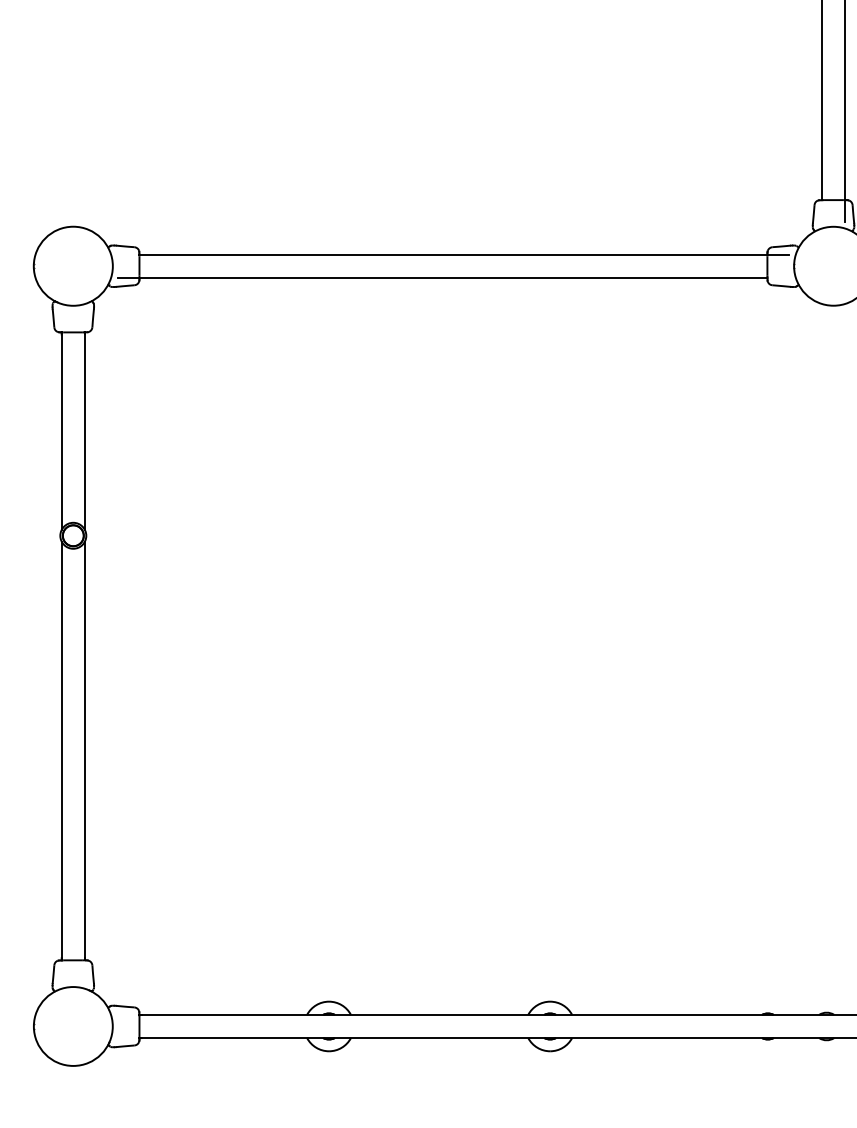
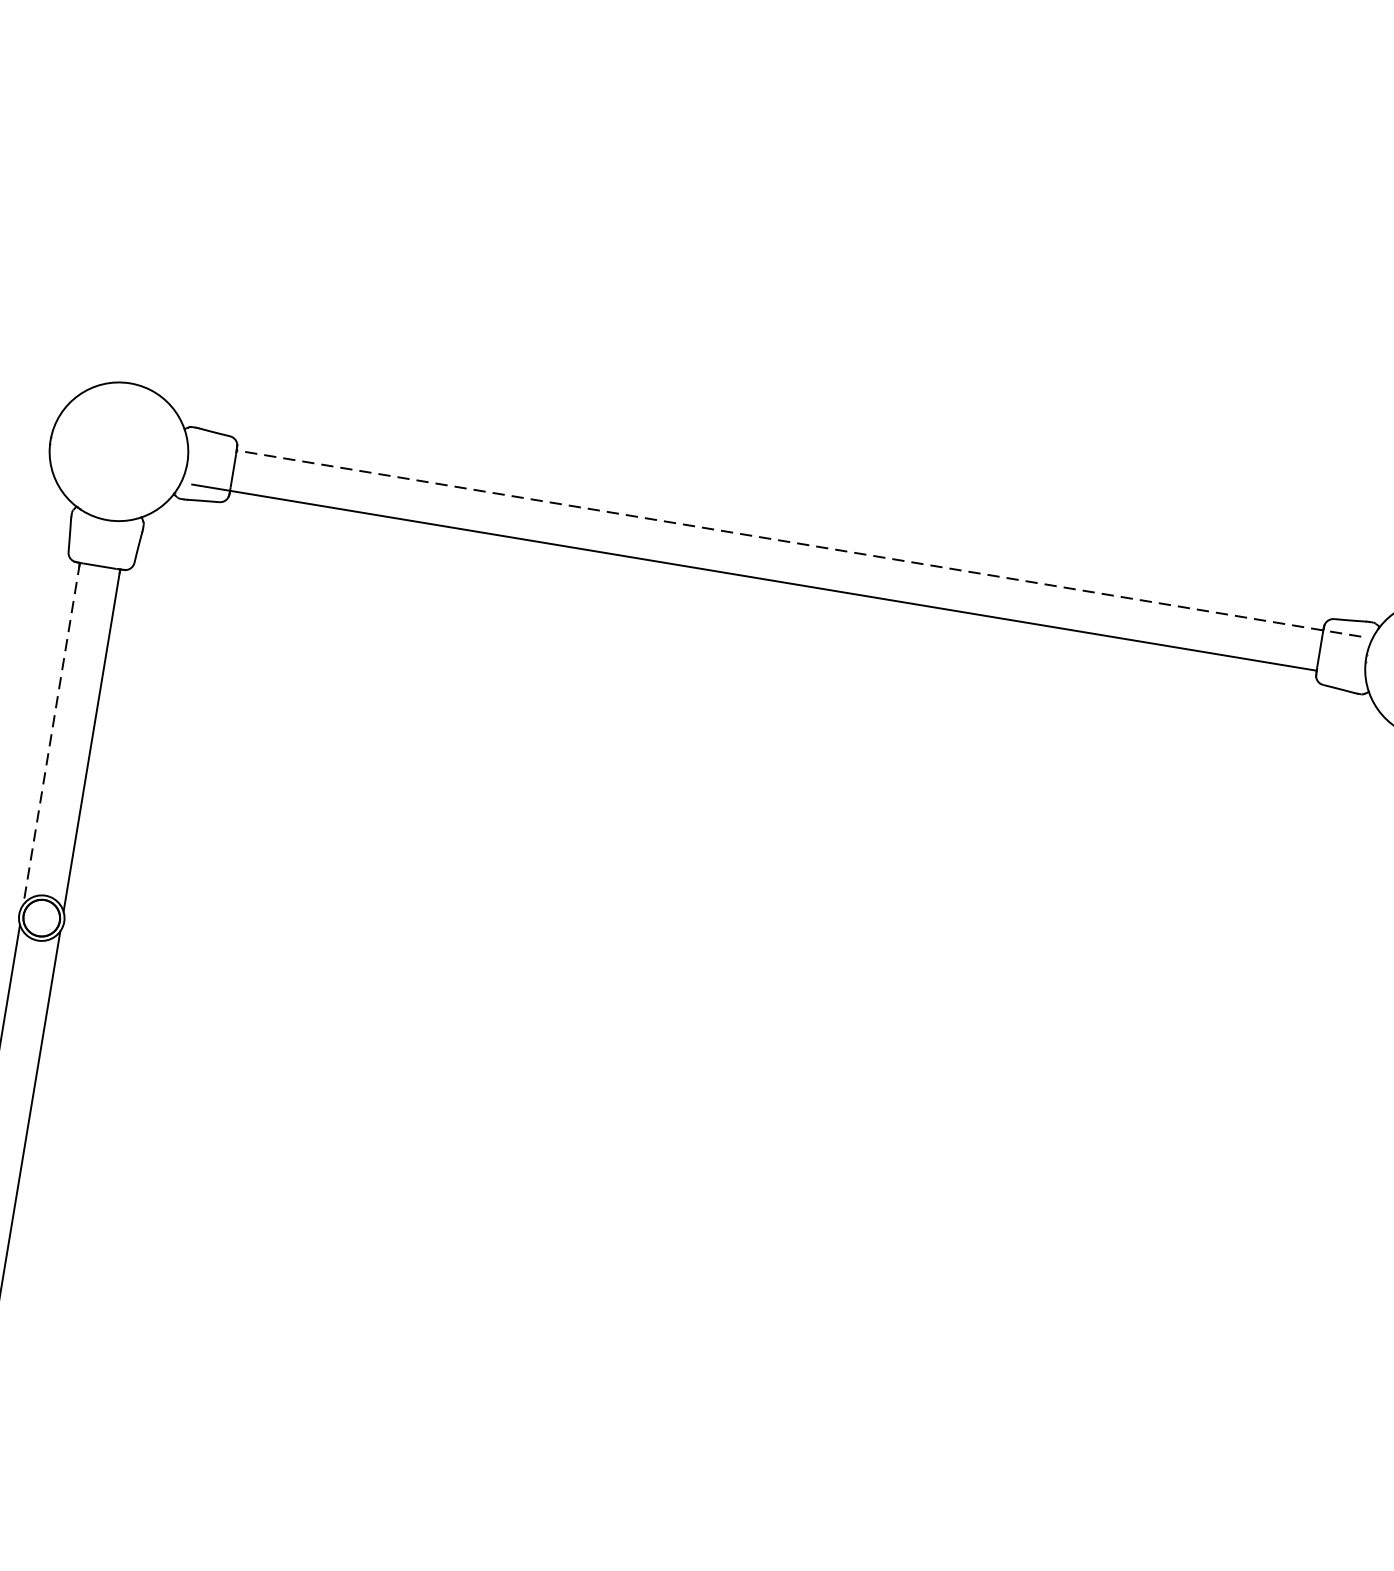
line: (464, 254) -> (799, 543), solid -> dashed
line: (61, 431) -> (51, 734), solid -> dashed

